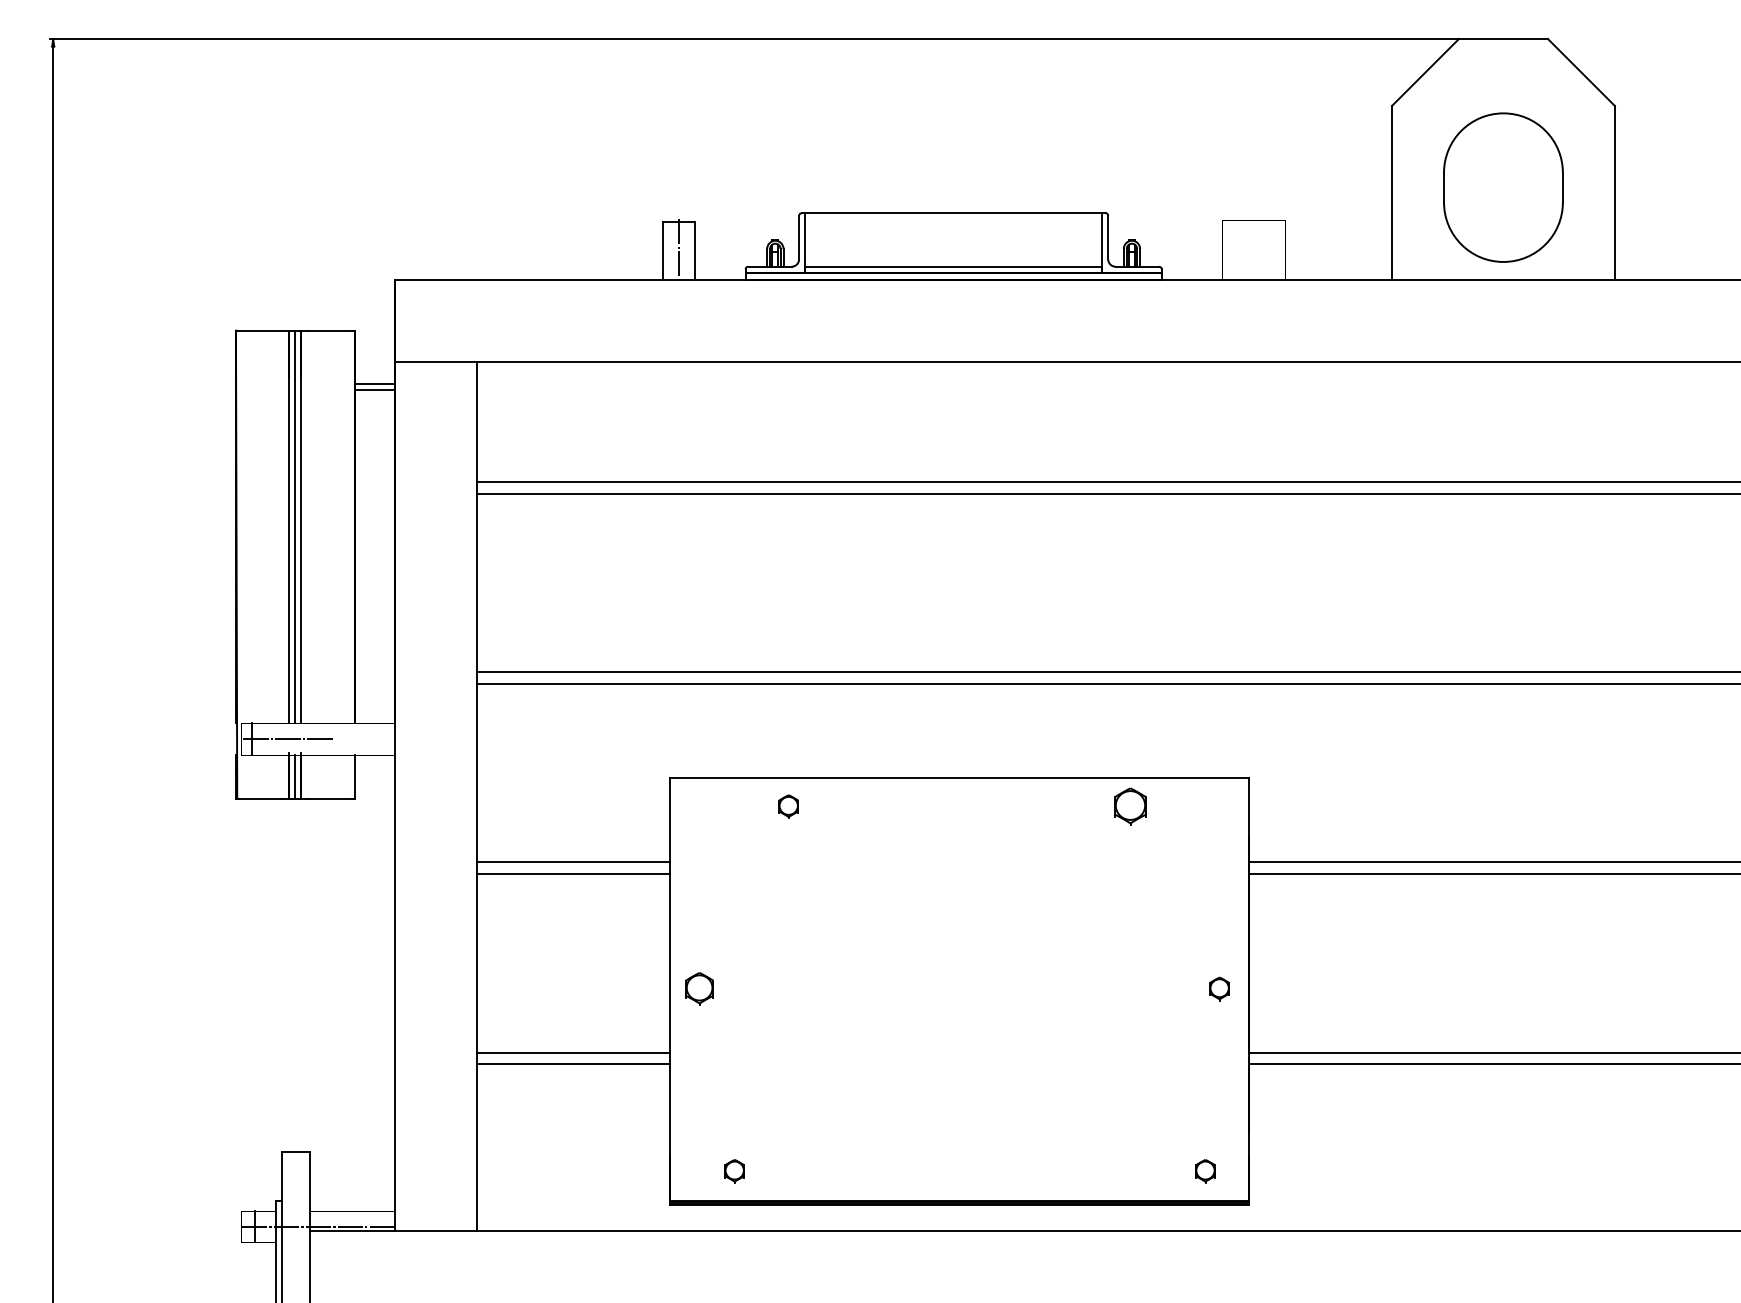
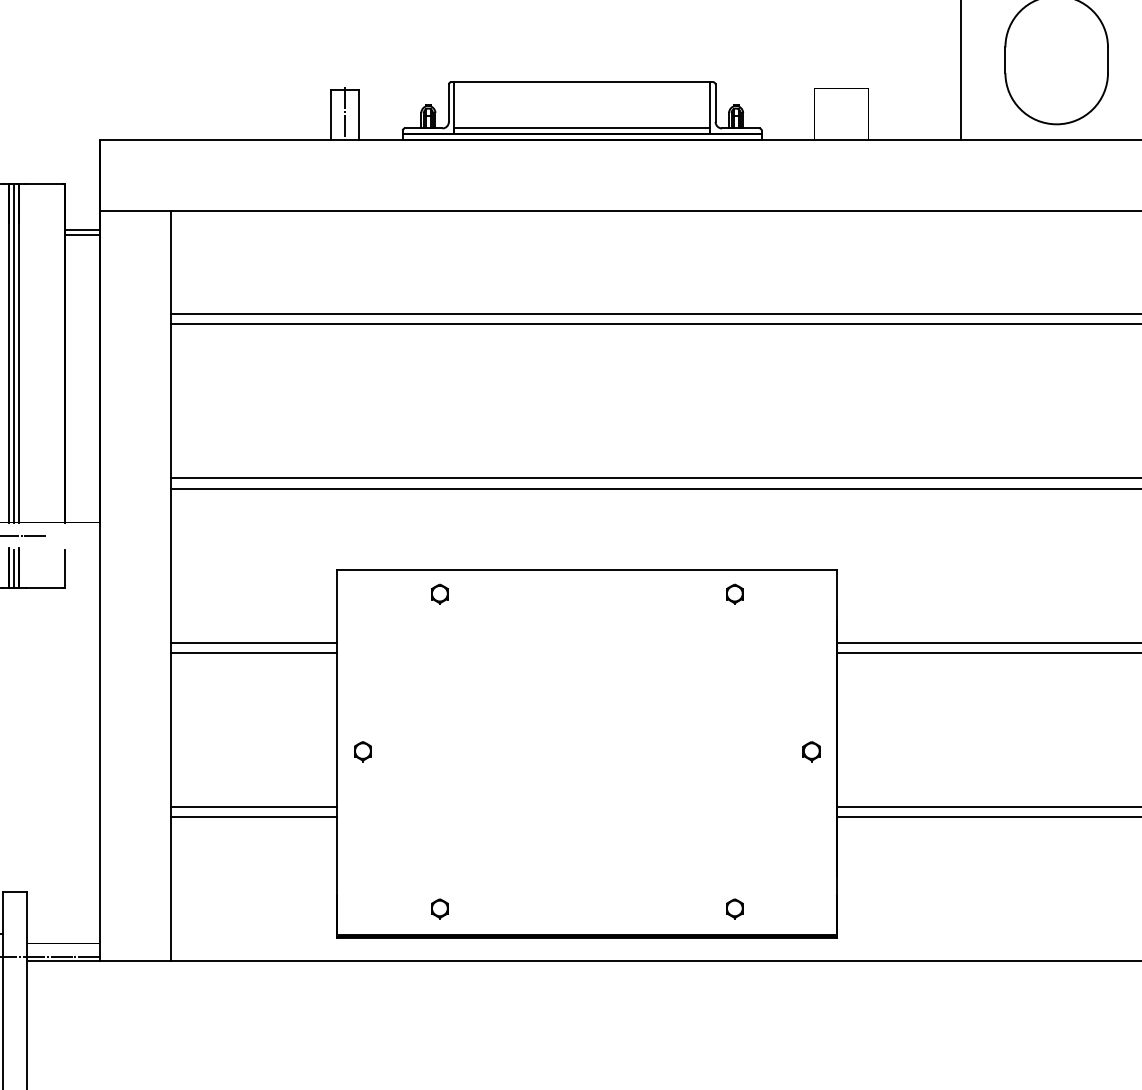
part: (1130, 806) -> (734, 594), size x0.62
part: (699, 988) -> (362, 751), size x0.71
part: (734, 1171) -> (439, 909), moved
part: (1205, 1171) -> (734, 909), moved

